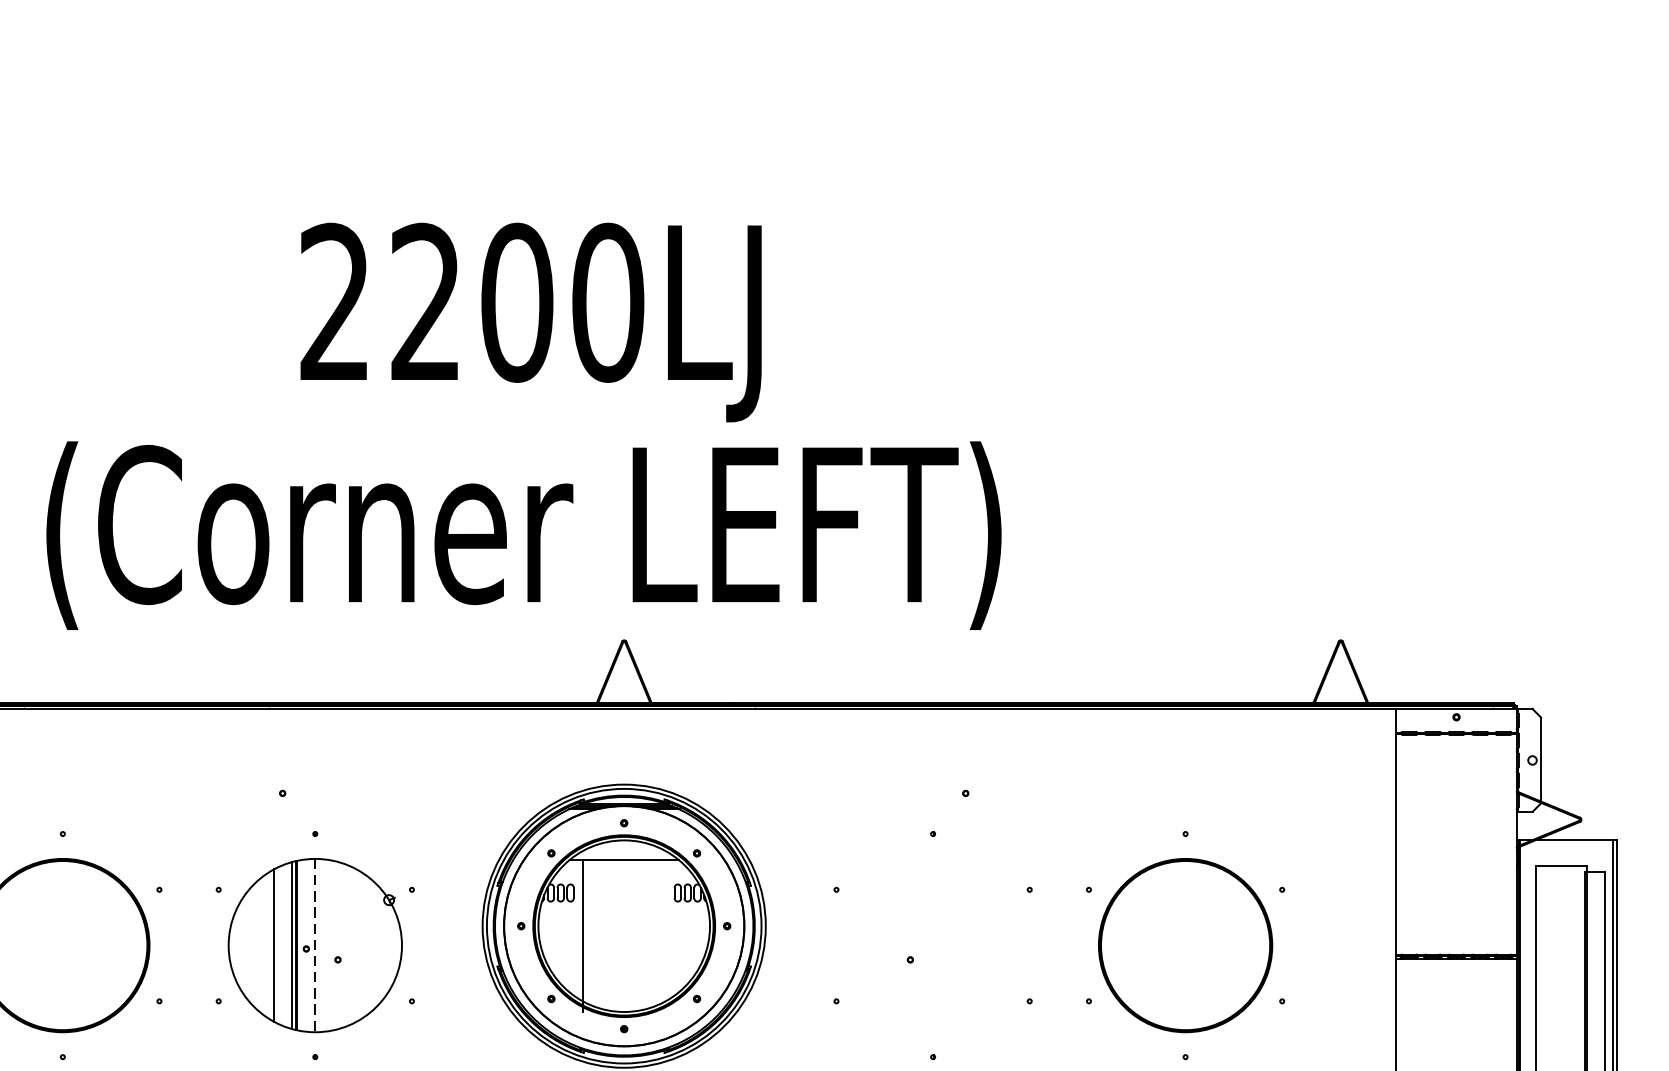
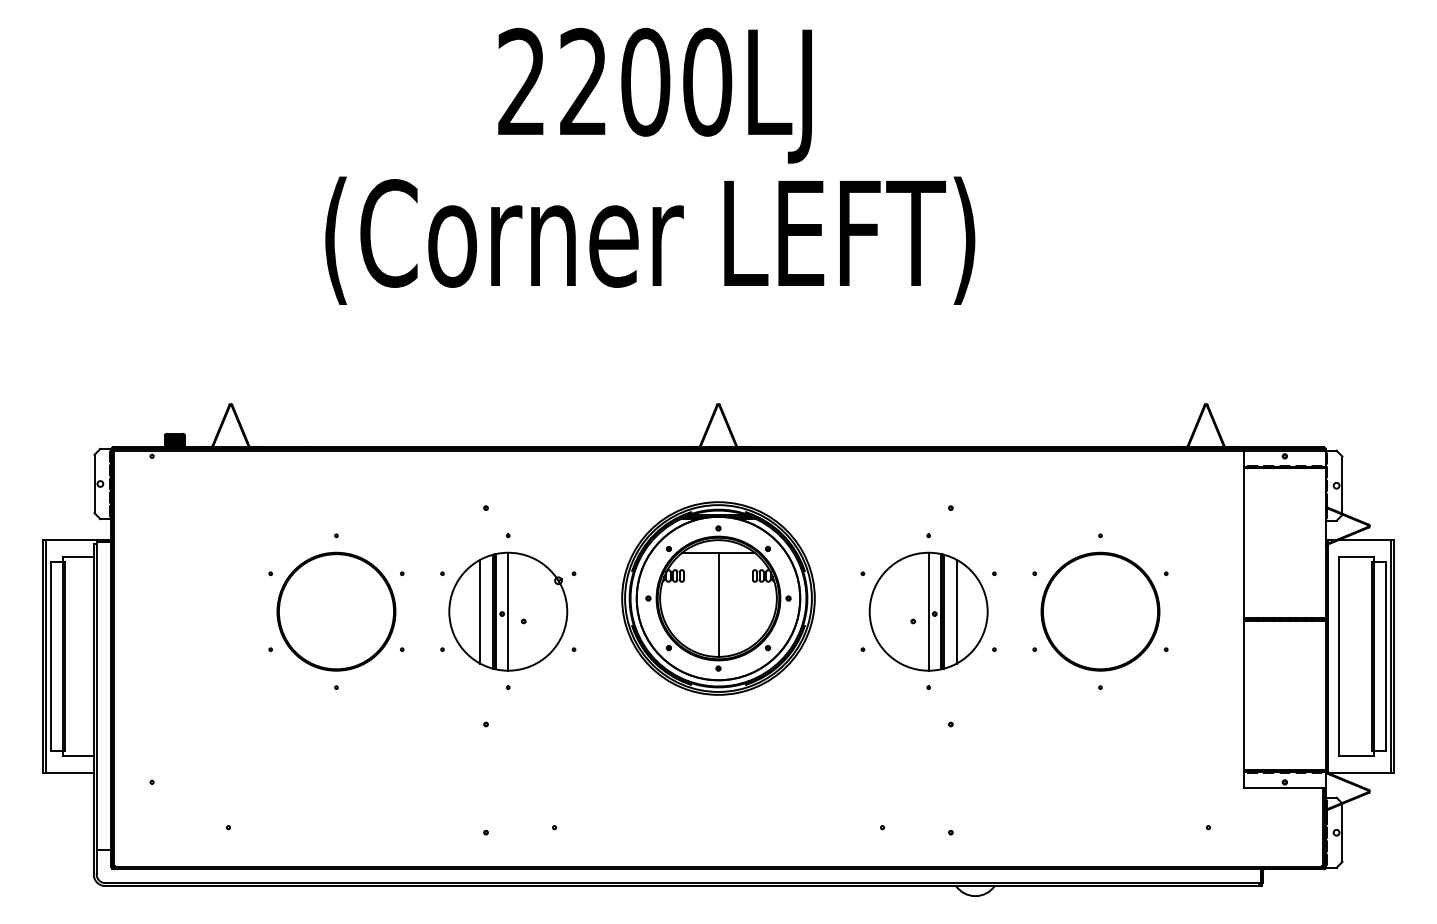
text: (524, 425) -> (650, 165), moved
line: (583, 934) -> (718, 604), moved
line: (315, 945) -> (508, 611), dashed -> solid
part: (932, 945) -> (928, 611), added

